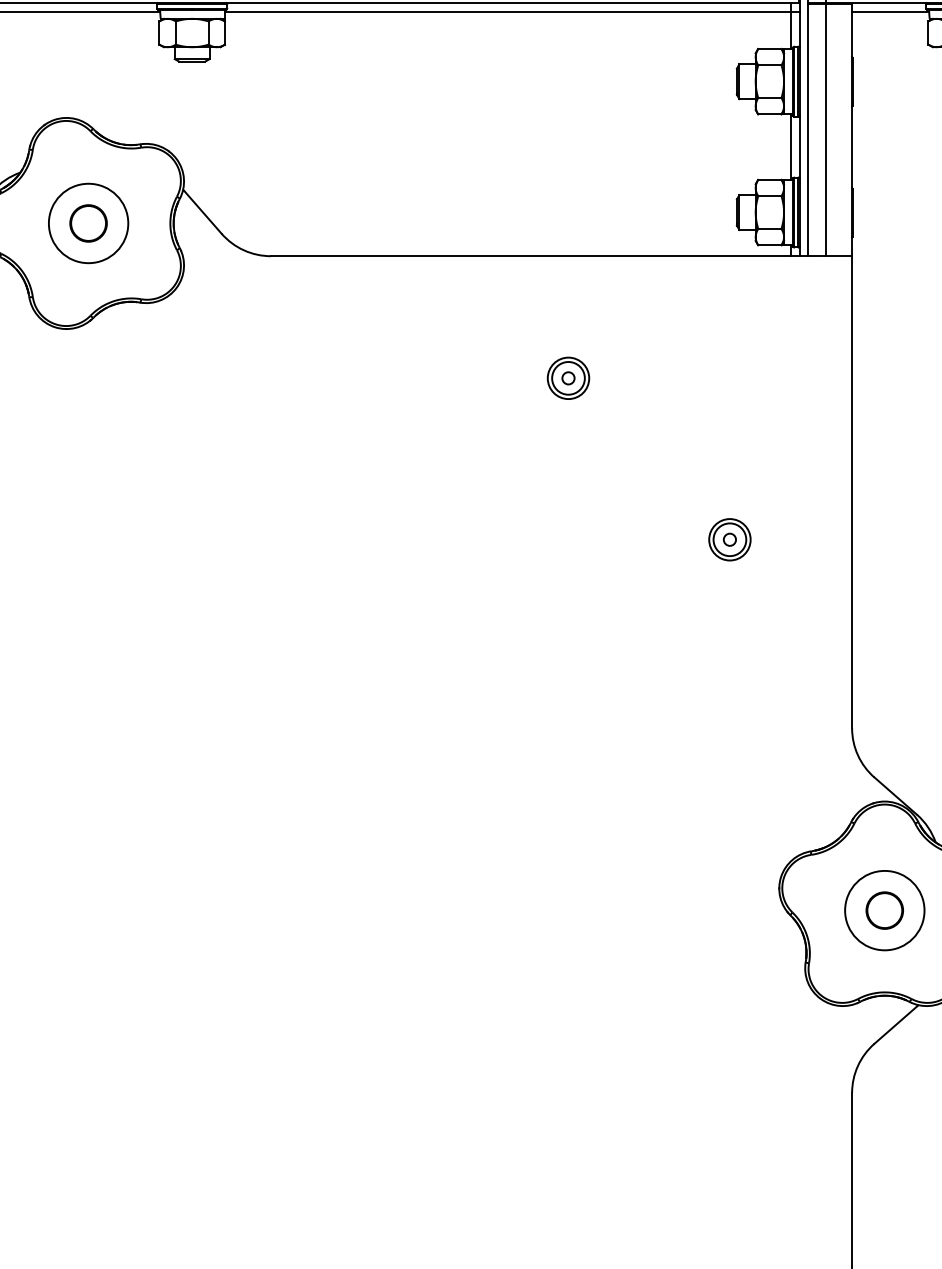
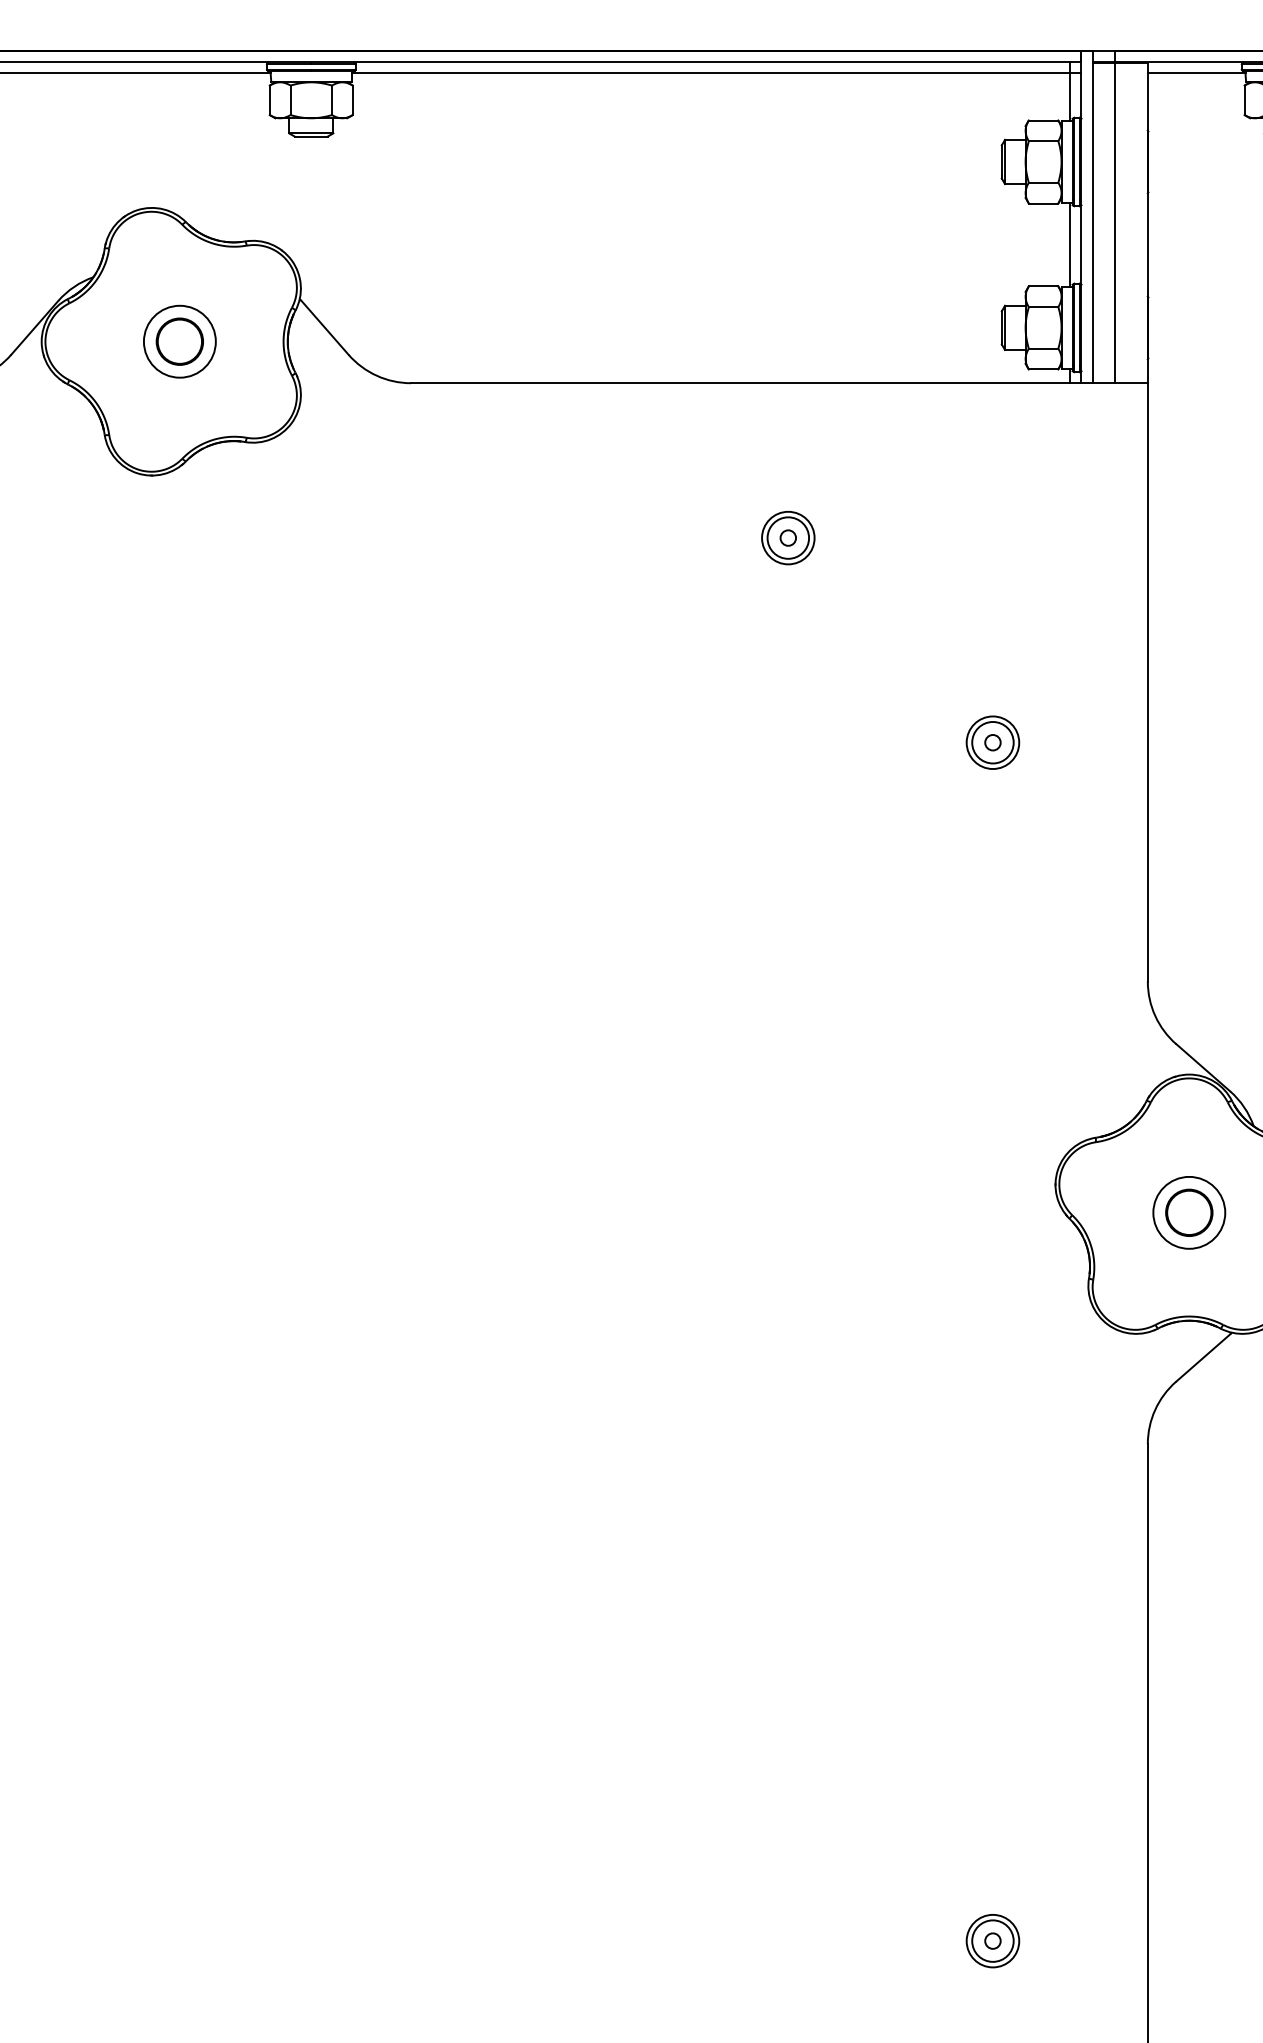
circle: (88, 223) -> (179, 341), size x0.71
circle: (884, 910) -> (1189, 1212), size x0.71

